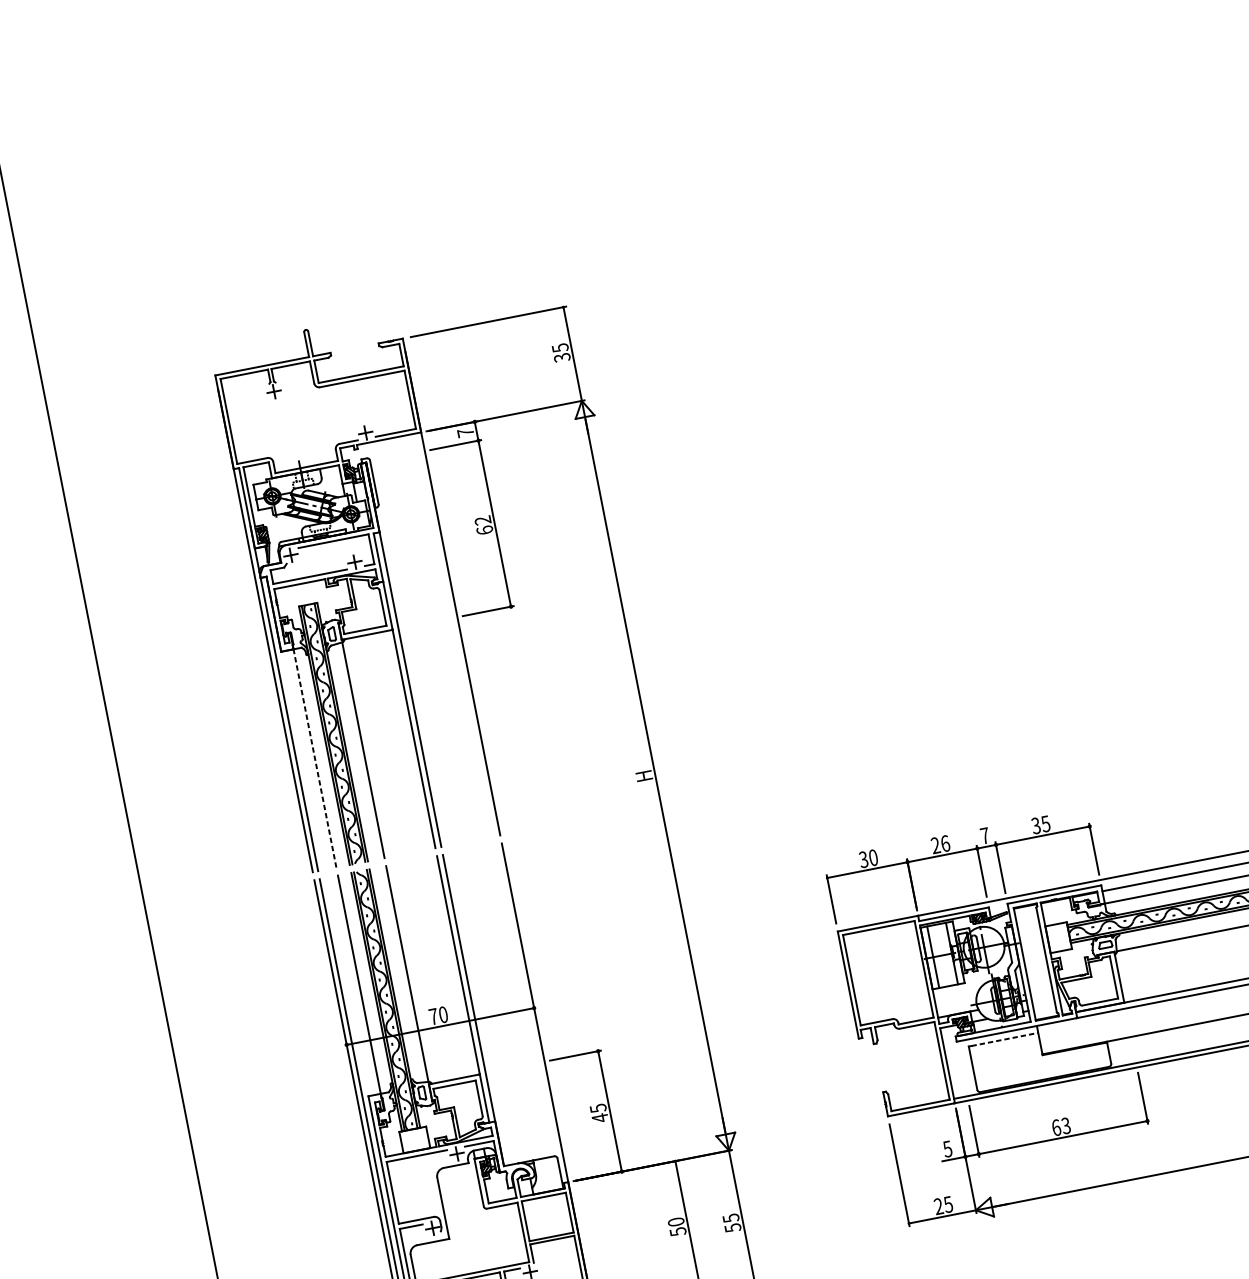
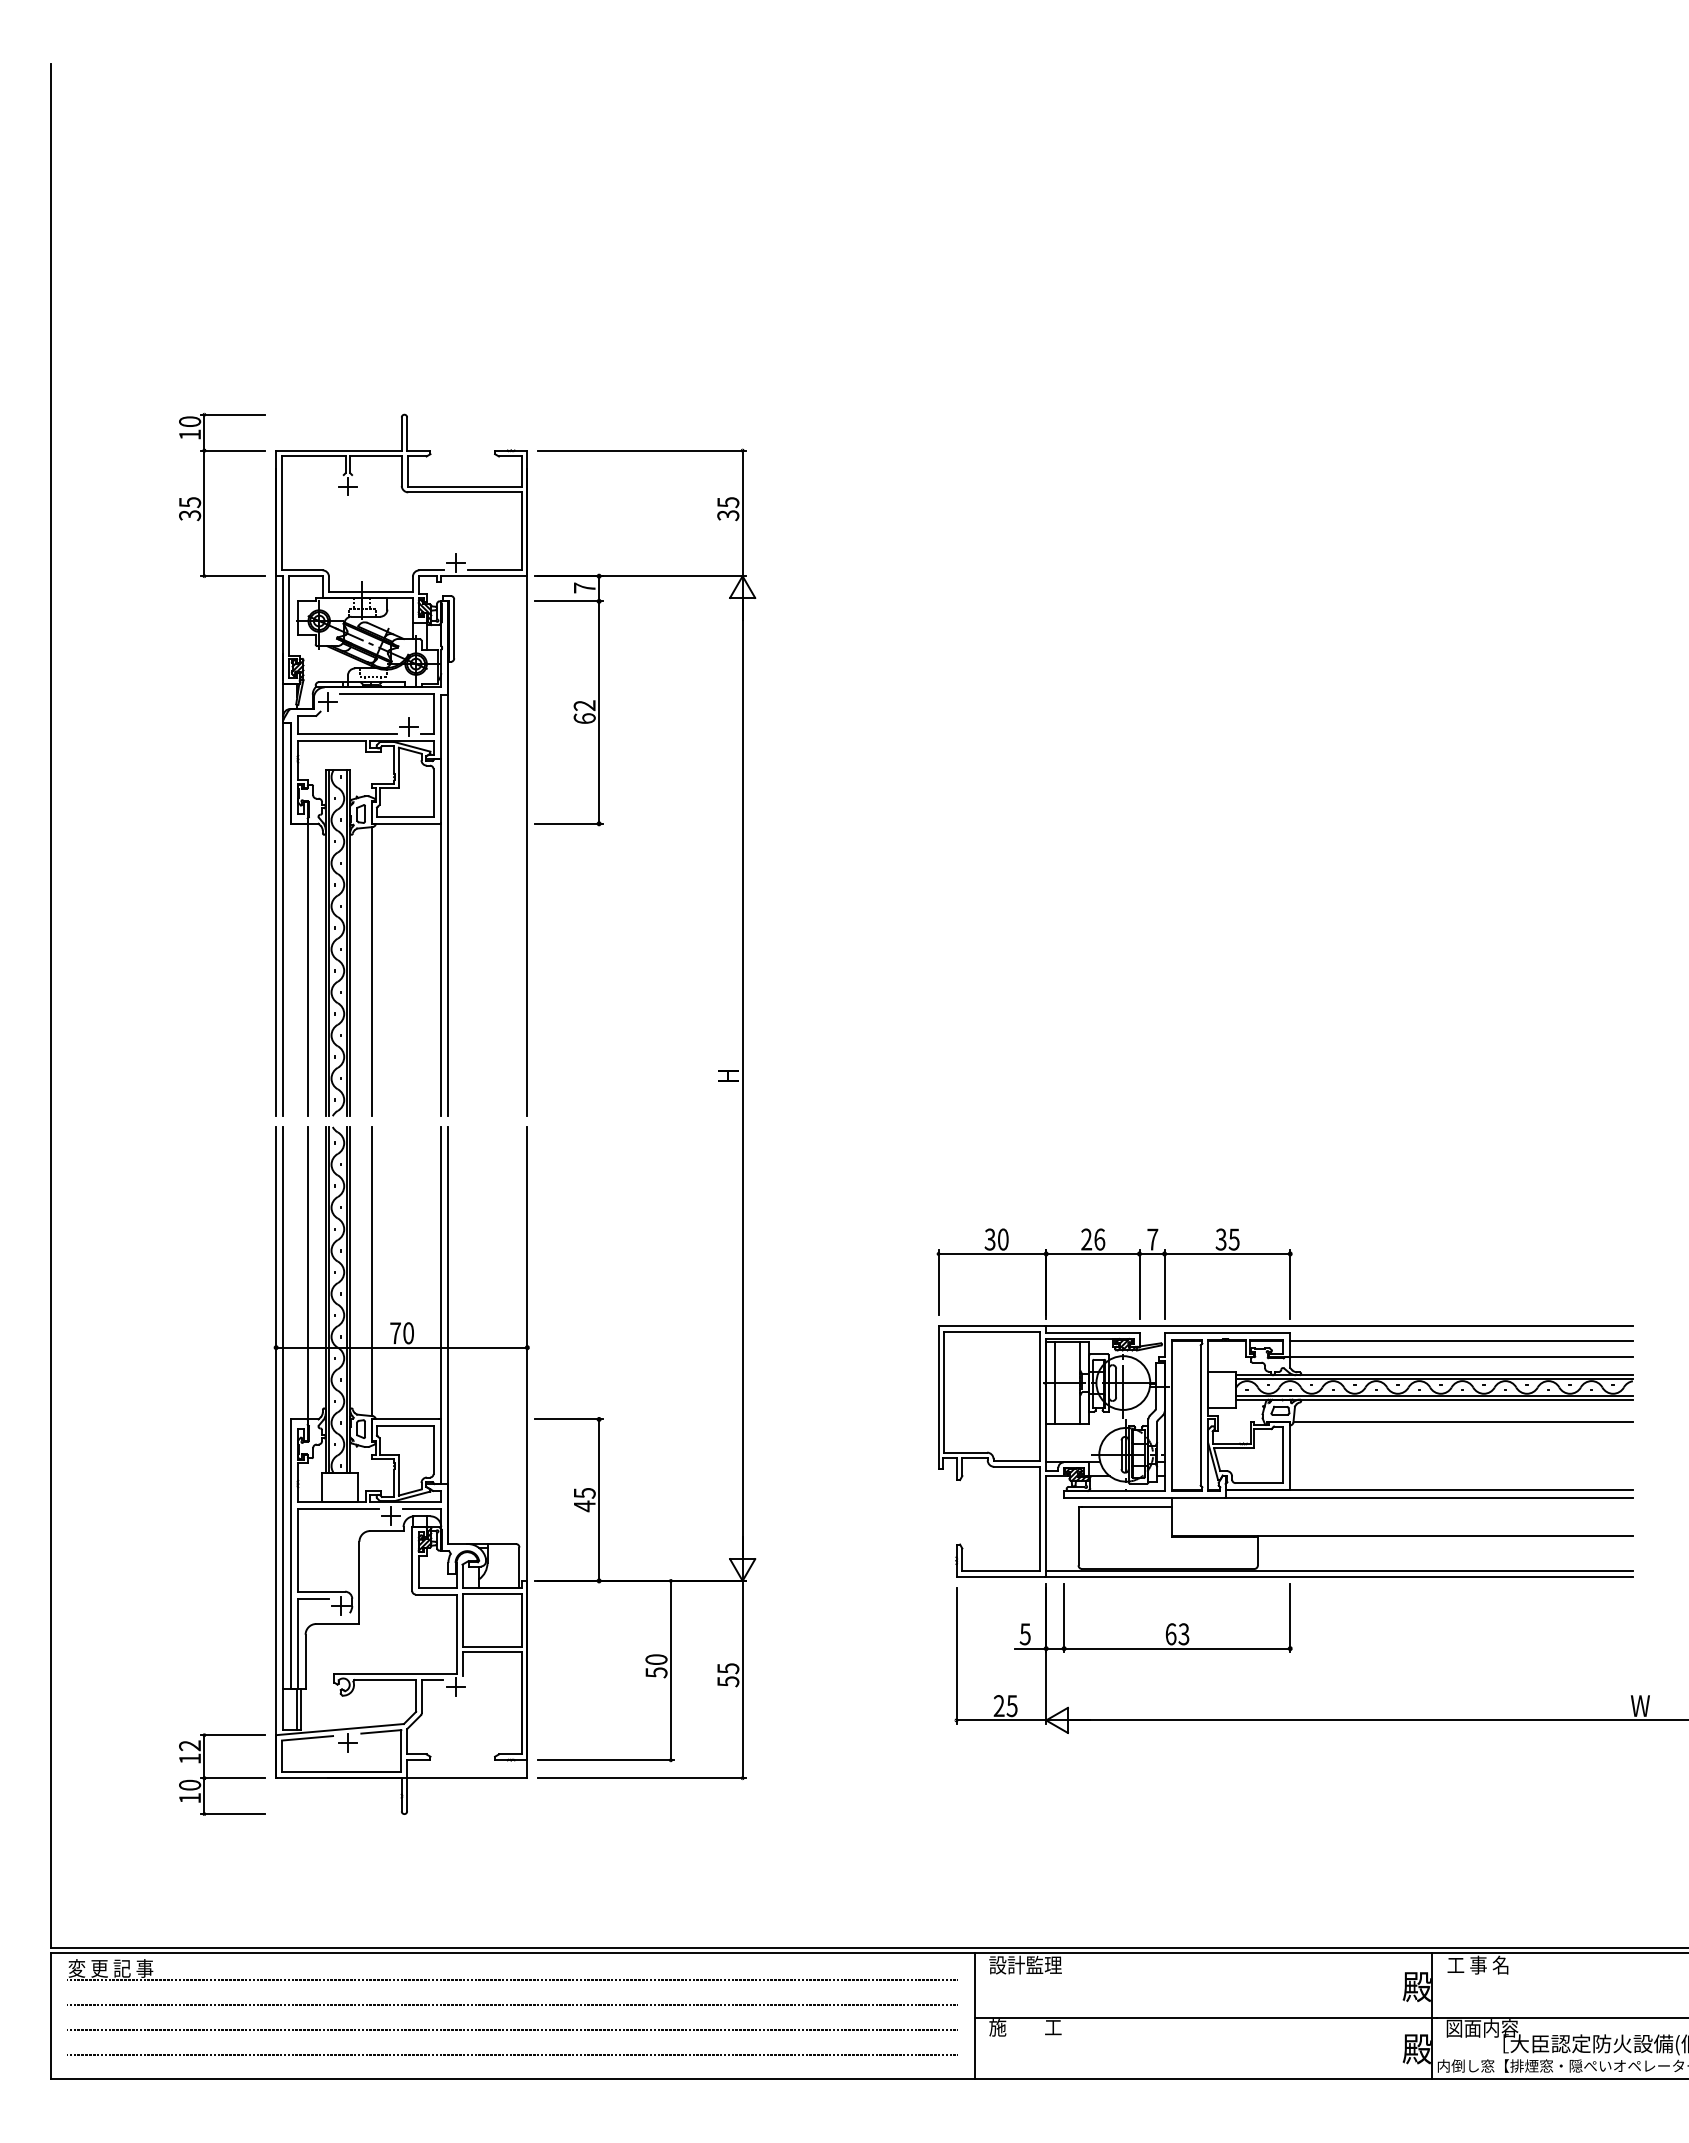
part: (168, 418) -> (204, 494), added
line: (314, 757) -> (307, 968), dashed -> solid
line: (1004, 1039) -> (1126, 1507), dashed -> solid

